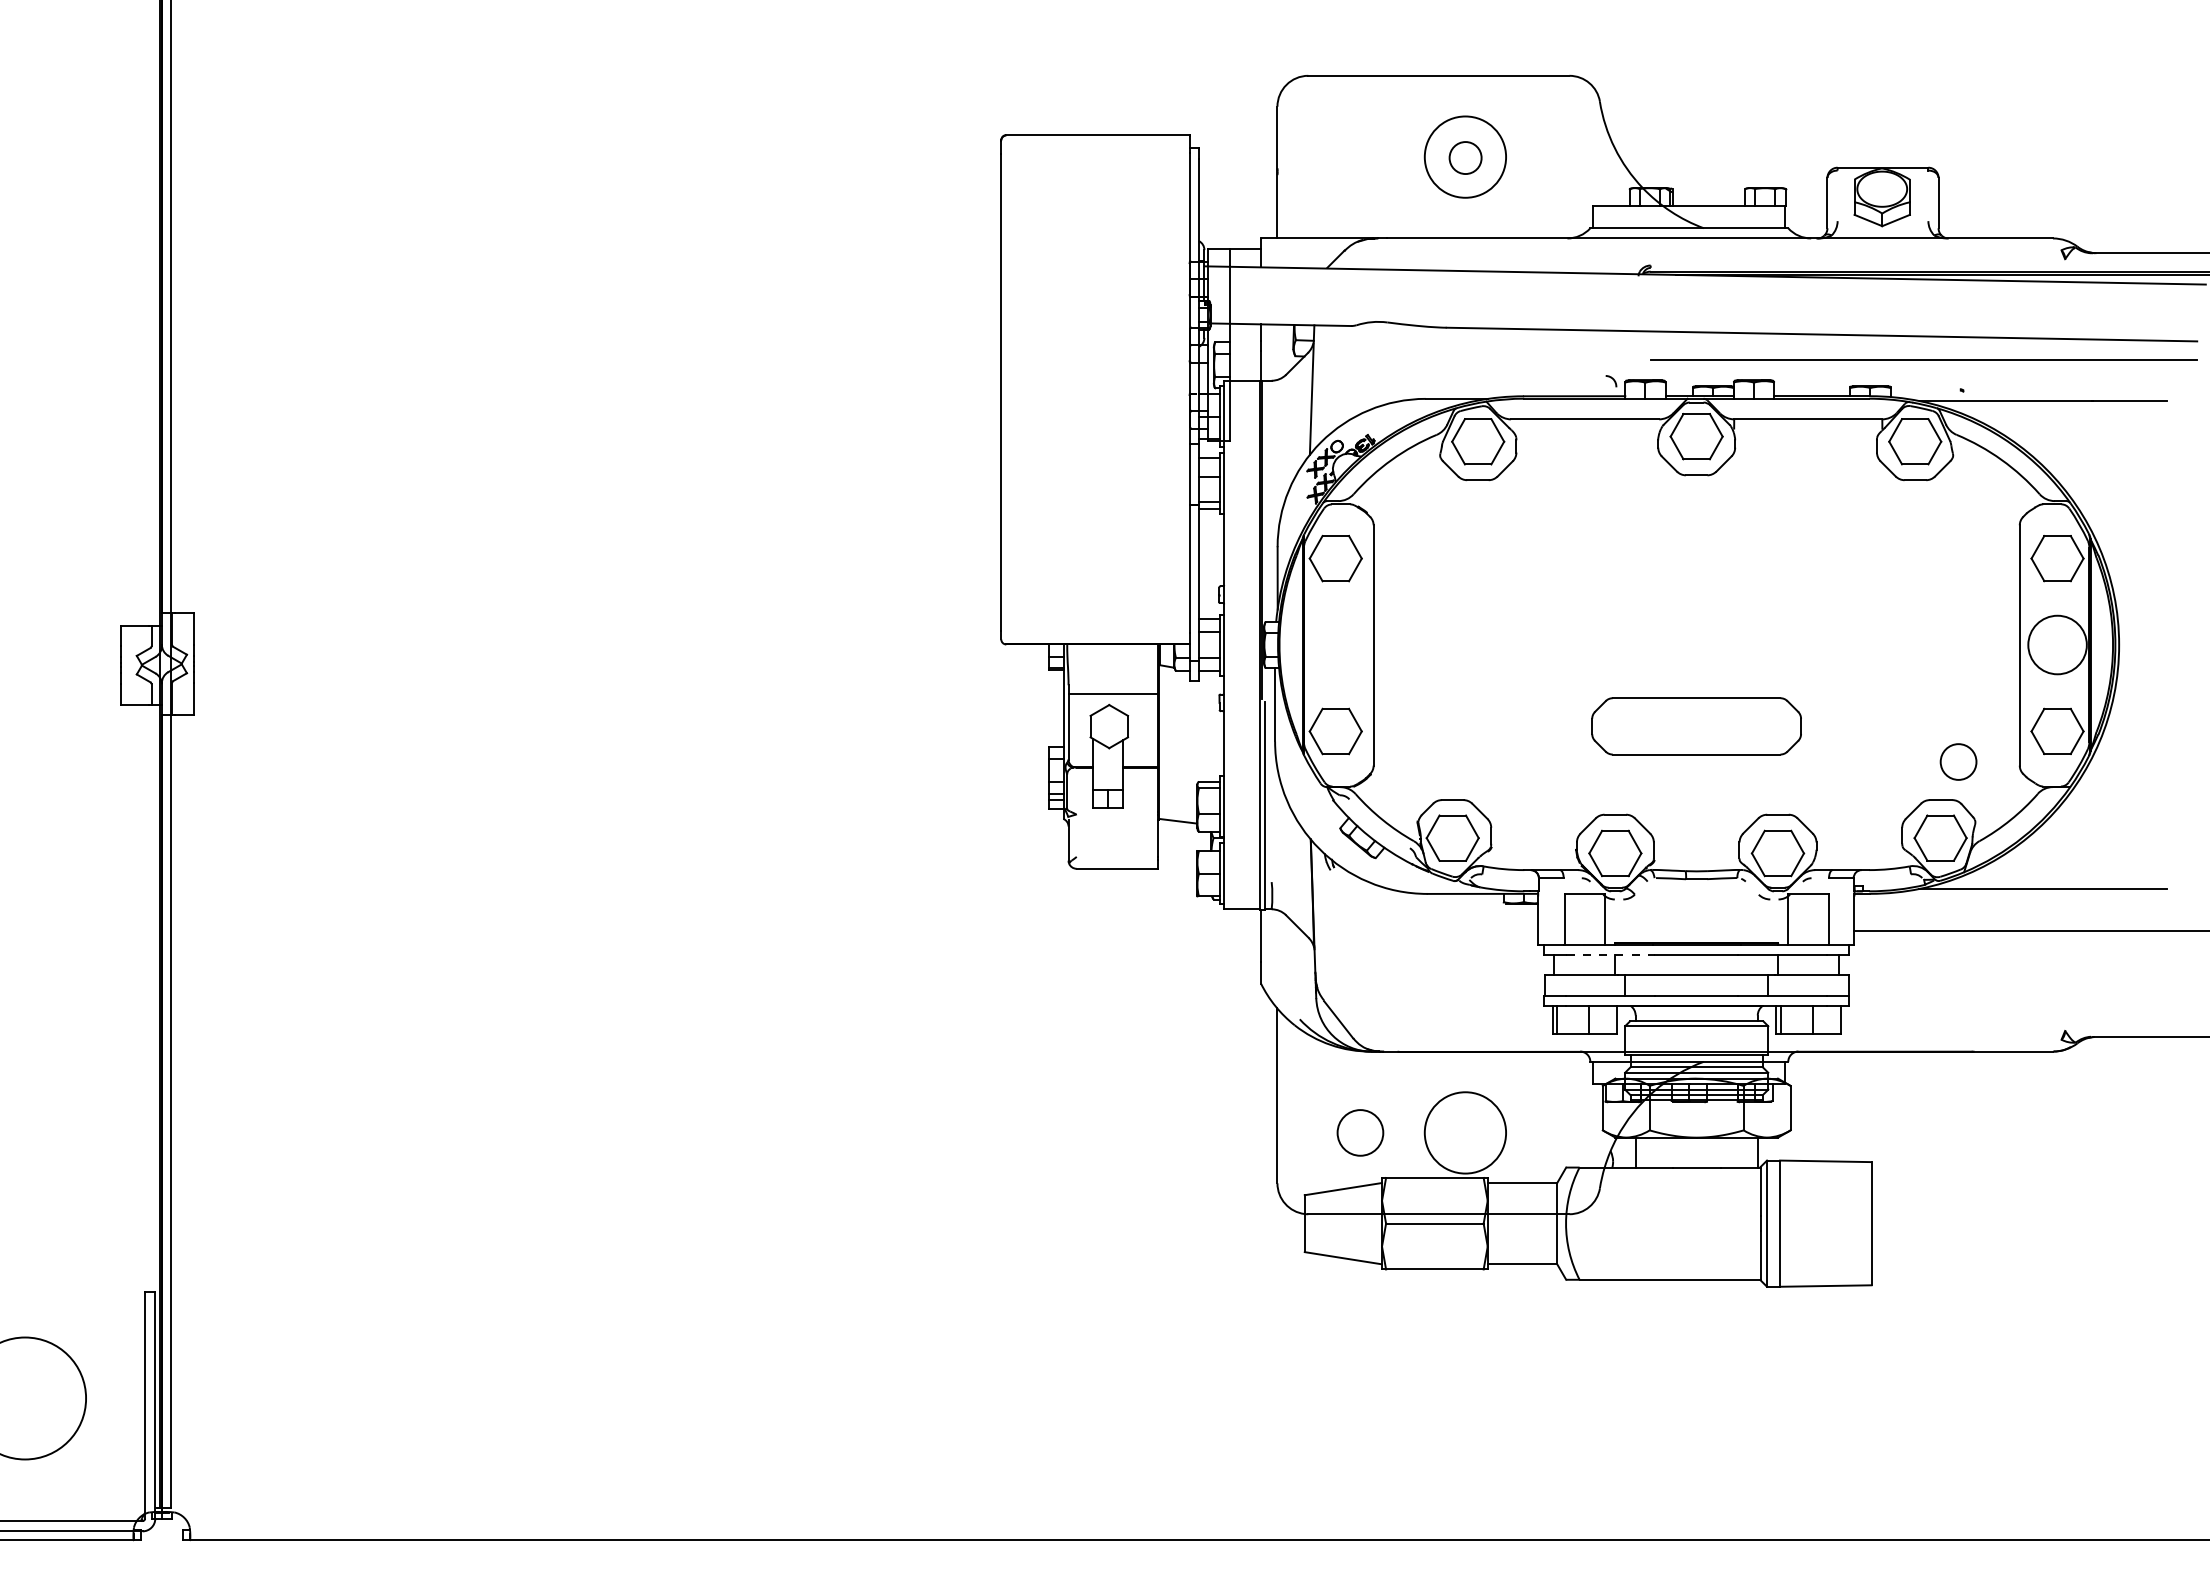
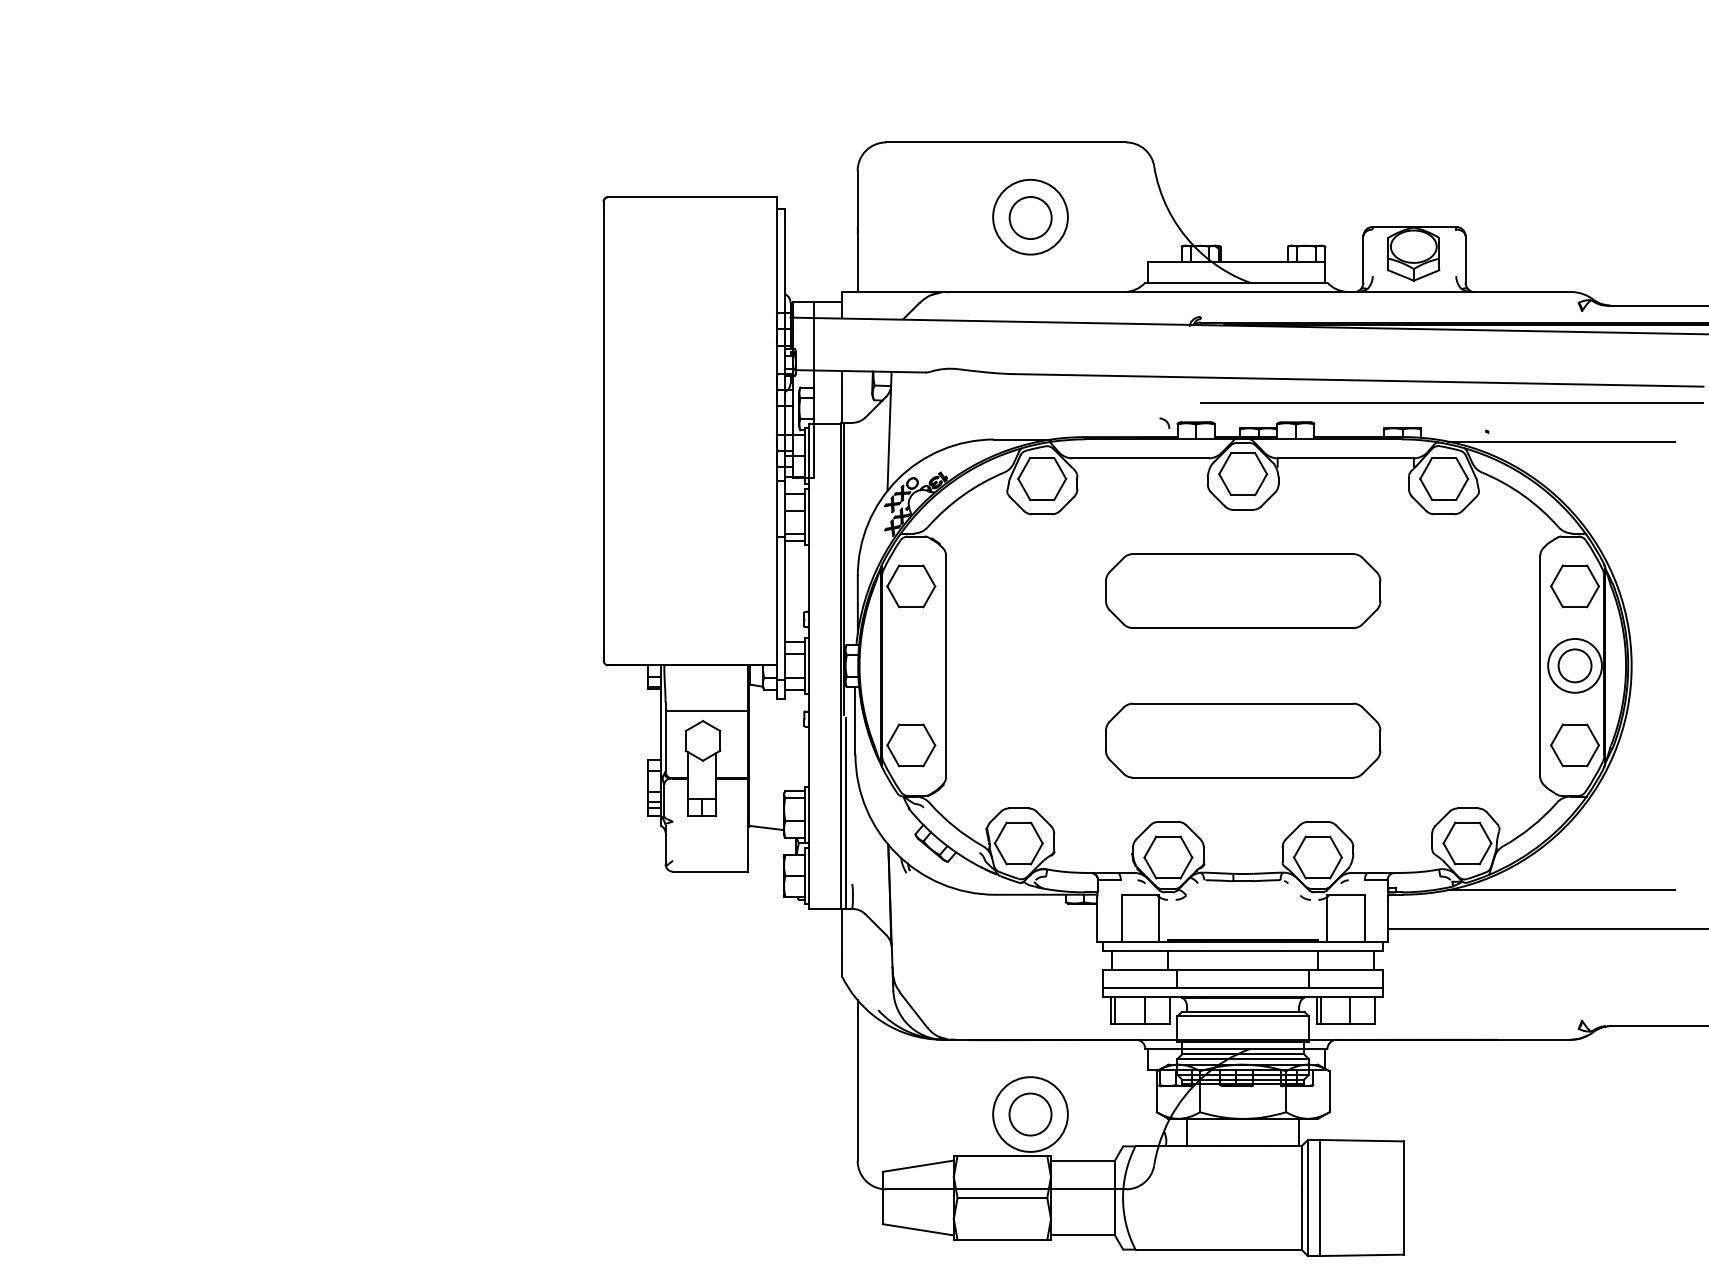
circle: (1465, 157) -> (1030, 217), size x1.43
part: (1696, 563) -> (1243, 590), added
part: (1696, 726) -> (1243, 740), size x1.43
circle: (1958, 761) -> (1574, 665), moved
line: (1611, 955) -> (1164, 951), dashed -> solid
circle: (1360, 1132) -> (1030, 1114), moved

